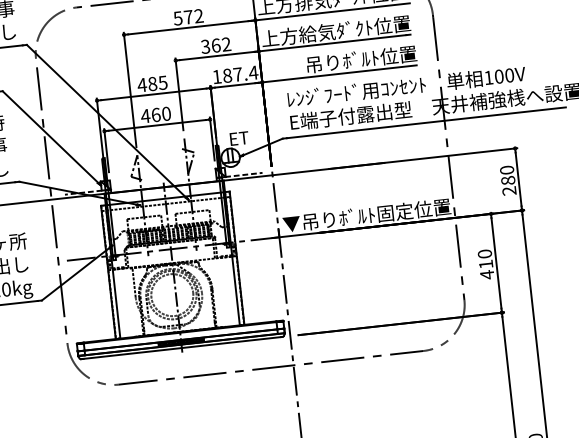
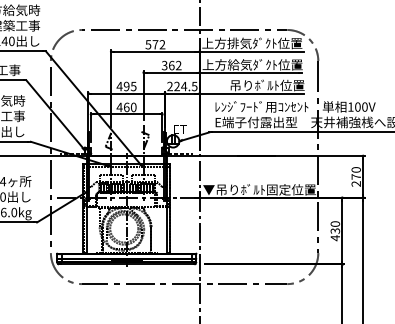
text: (235, 74) -> (182, 86), 187.4 -> 224.5
text: (152, 84) -> (126, 86), 485 -> 495
text: (507, 180) -> (355, 176), 280 -> 270
text: (486, 263) -> (335, 230), 410 -> 430

